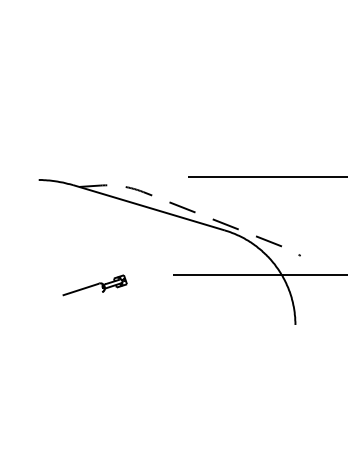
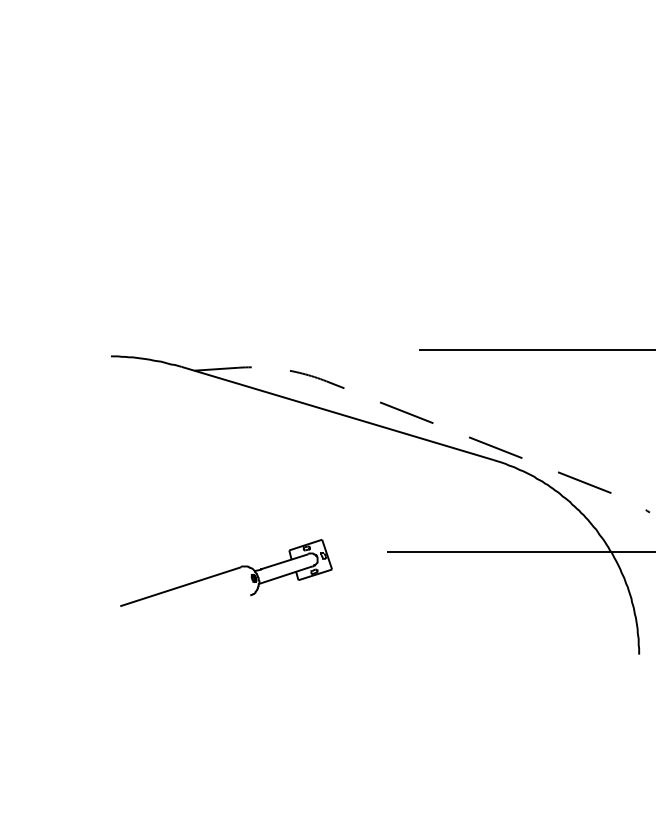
part: (94, 285) -> (225, 573), size x1.6

